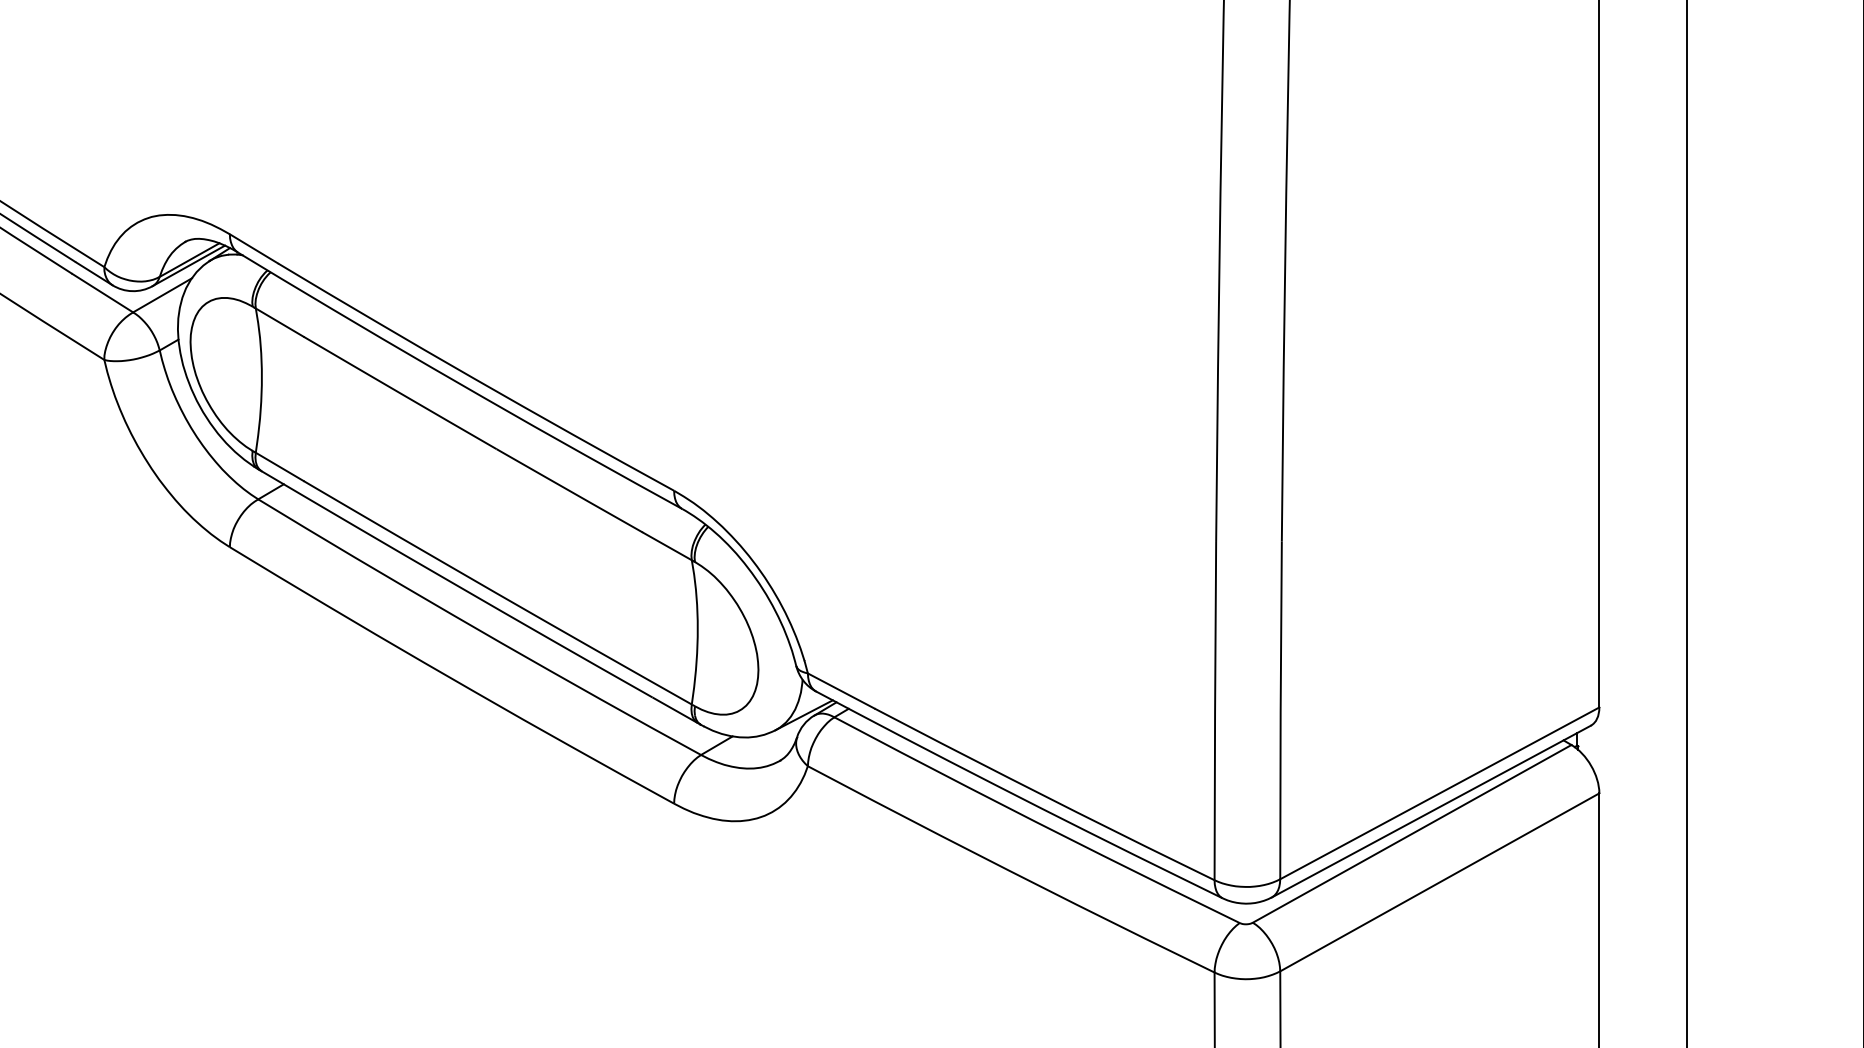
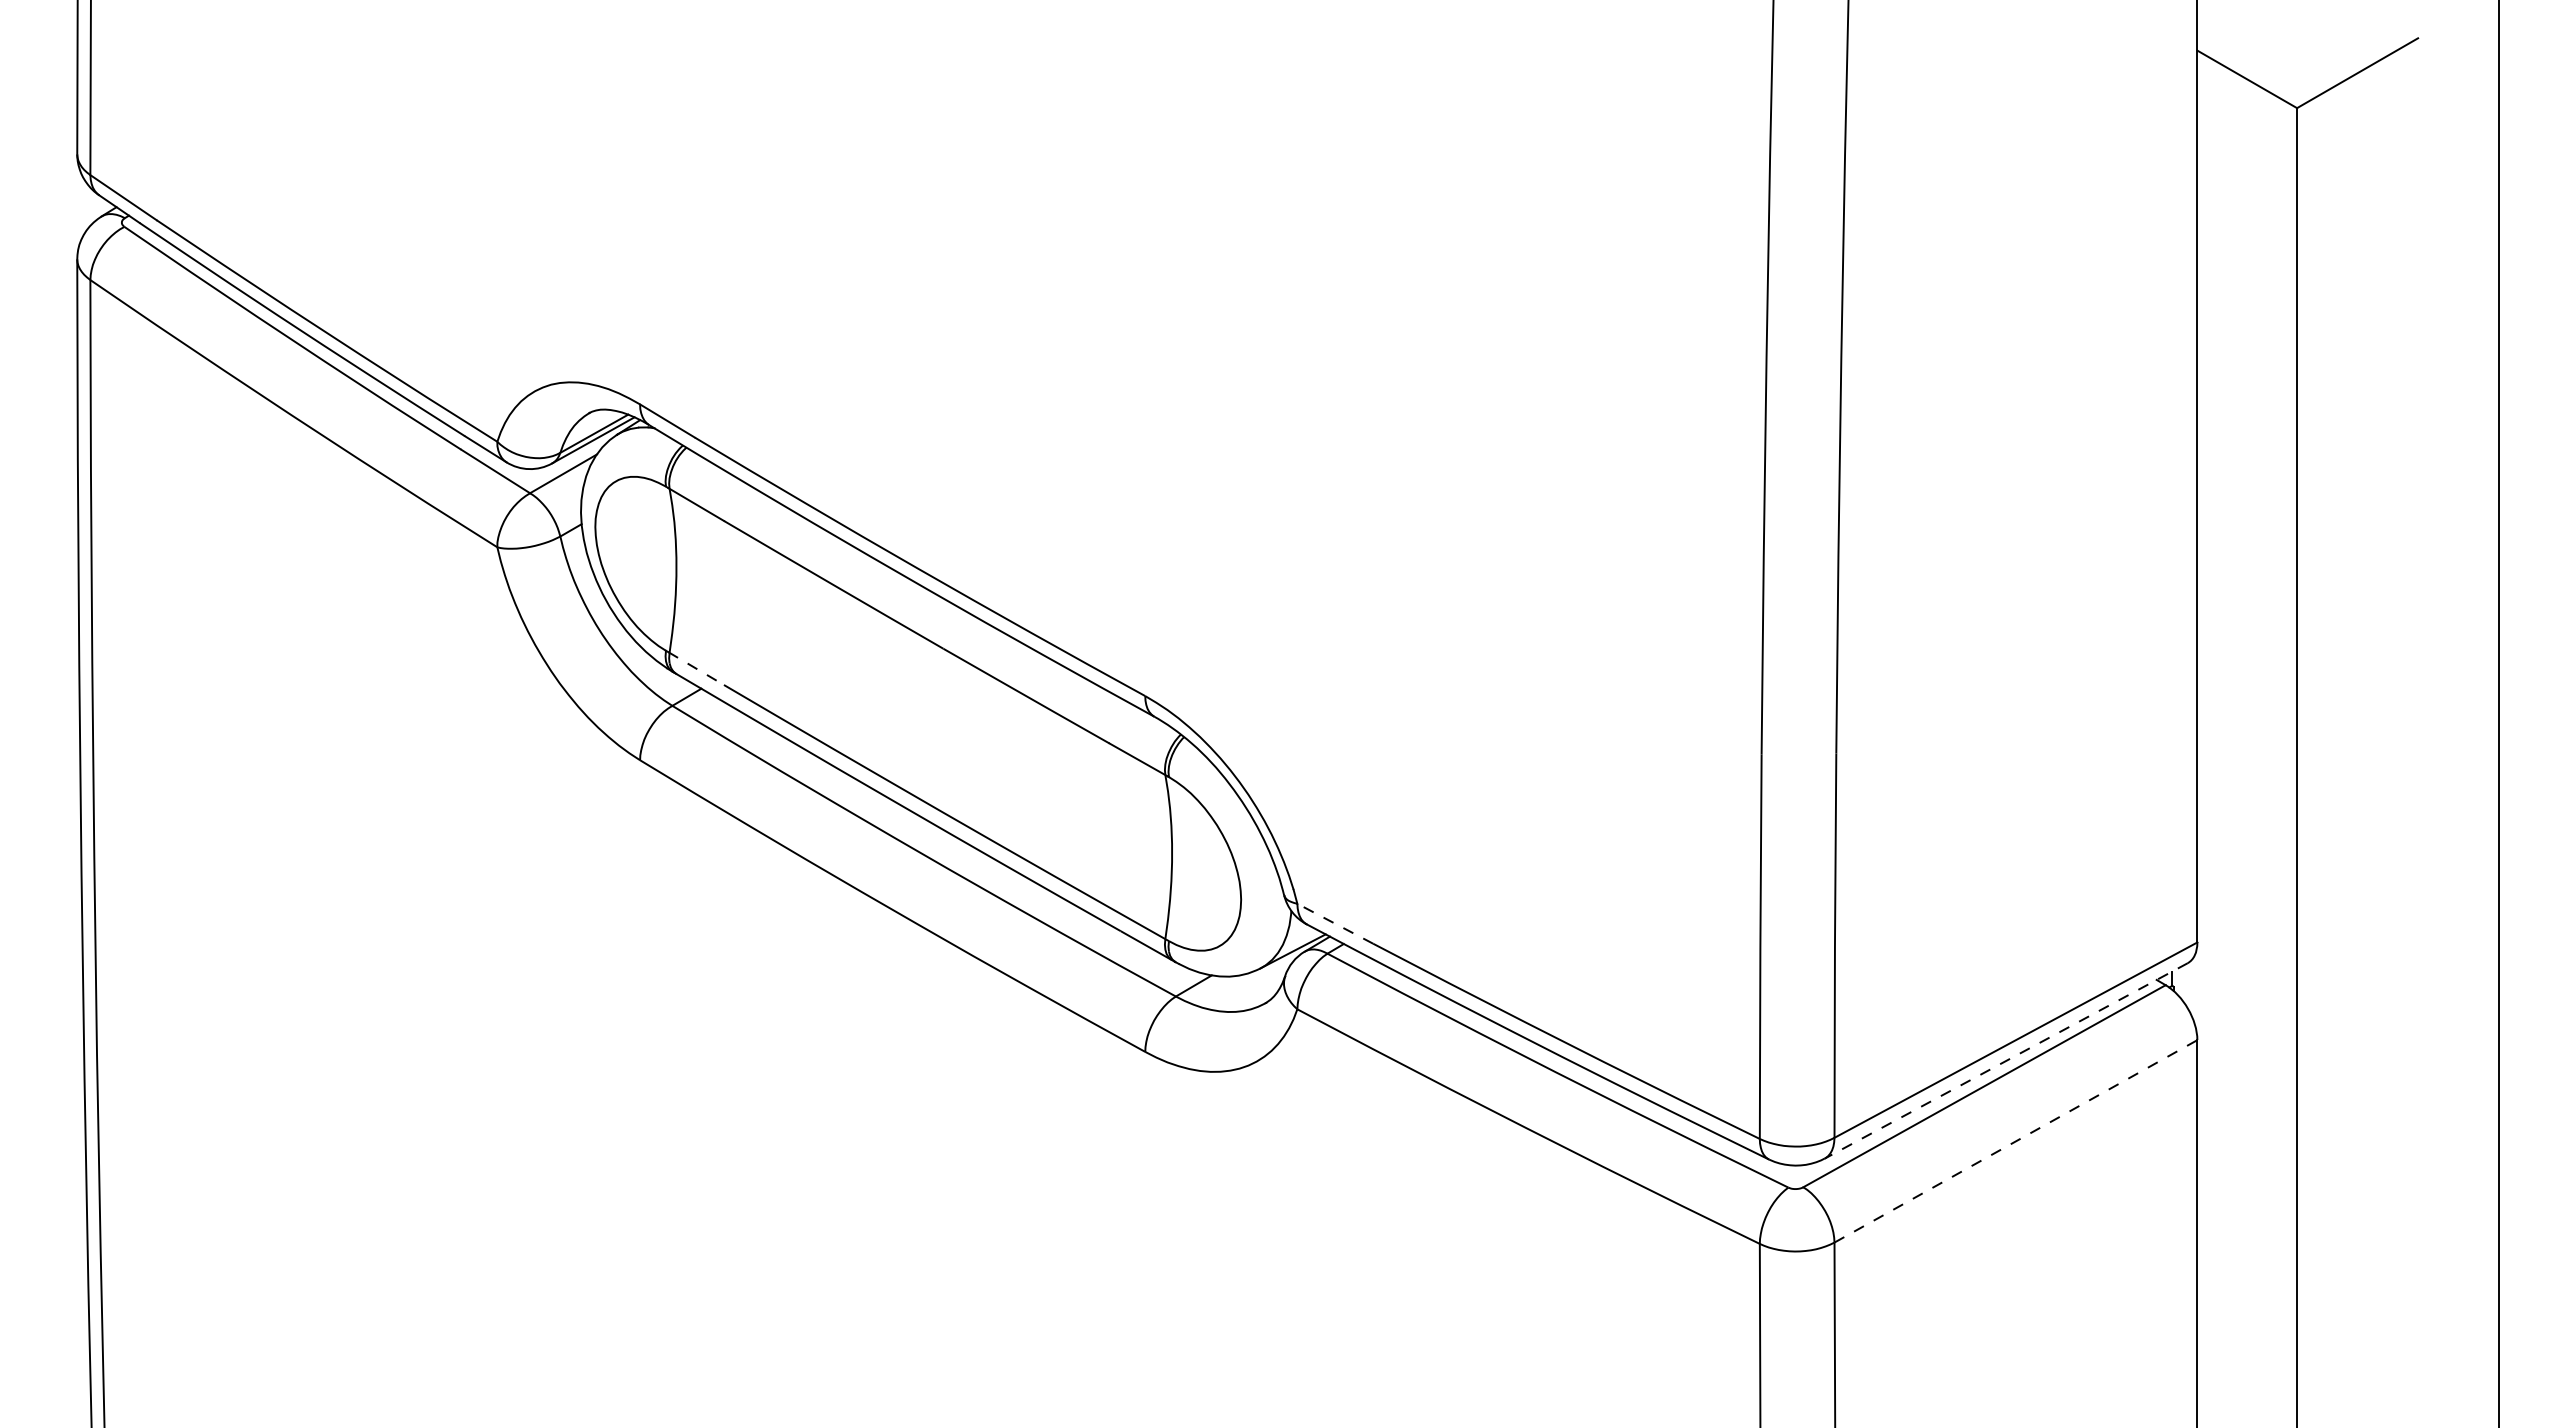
line: (279, 466) -> (696, 668), solid -> dashed
line: (841, 690) -> (1335, 923), solid -> dashed
line: (1430, 812) -> (2005, 1061), solid -> dashed
line: (1439, 882) -> (2015, 1141), solid -> dashed

